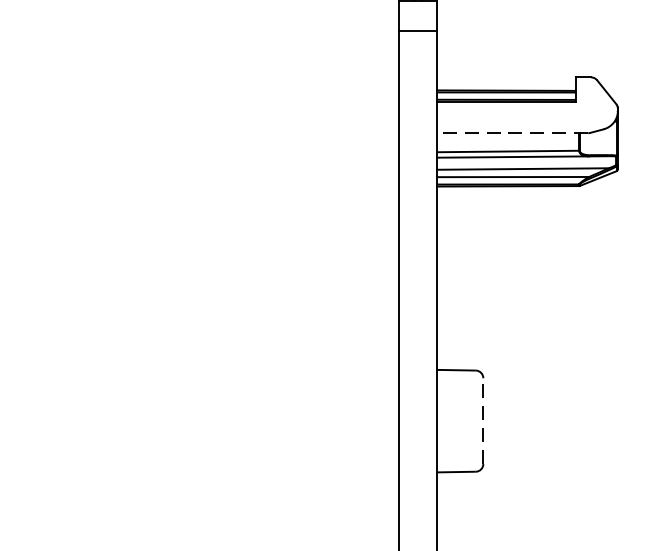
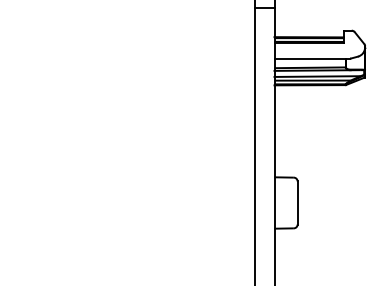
line: (512, 132) -> (312, 58), dashed -> solid
line: (483, 422) -> (297, 203), dashed -> solid

